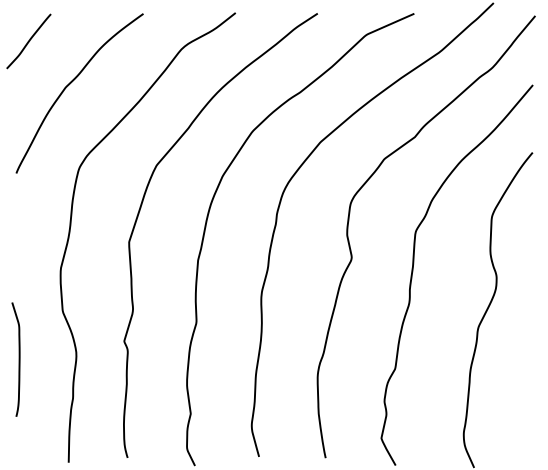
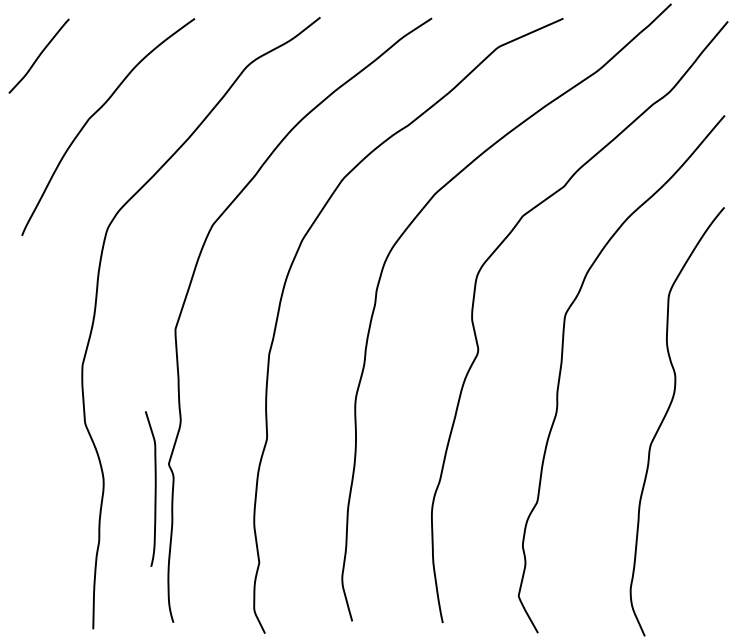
curve: (18, 359) -> (154, 488), moved

